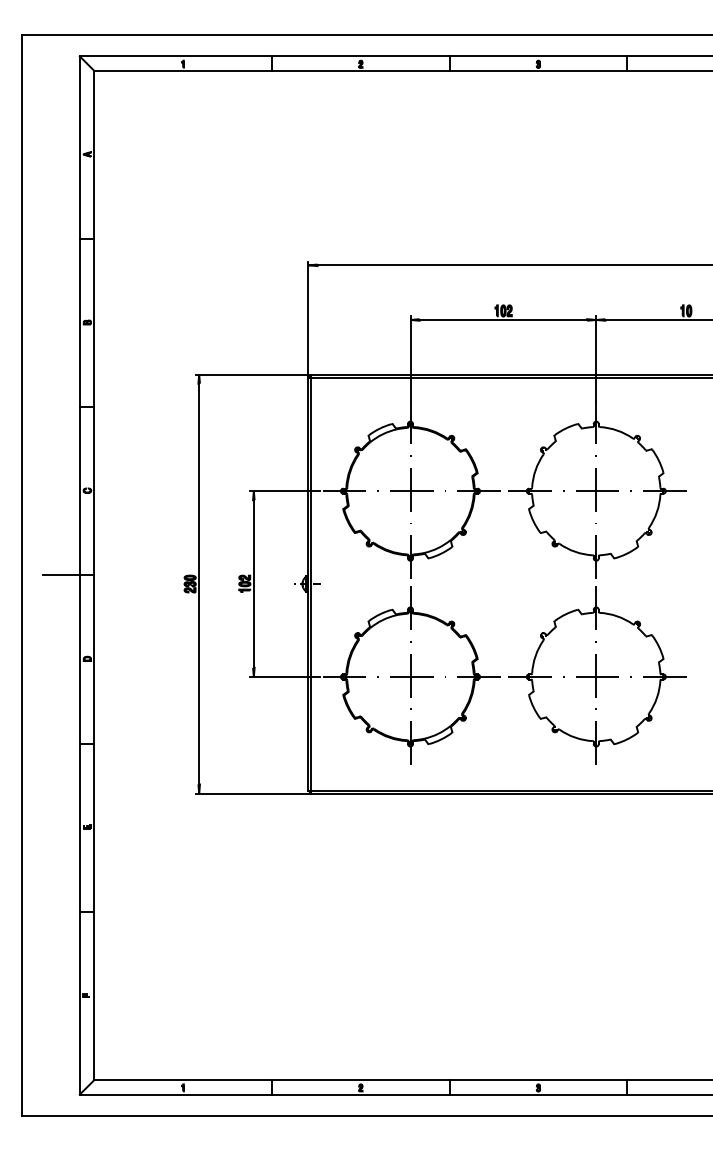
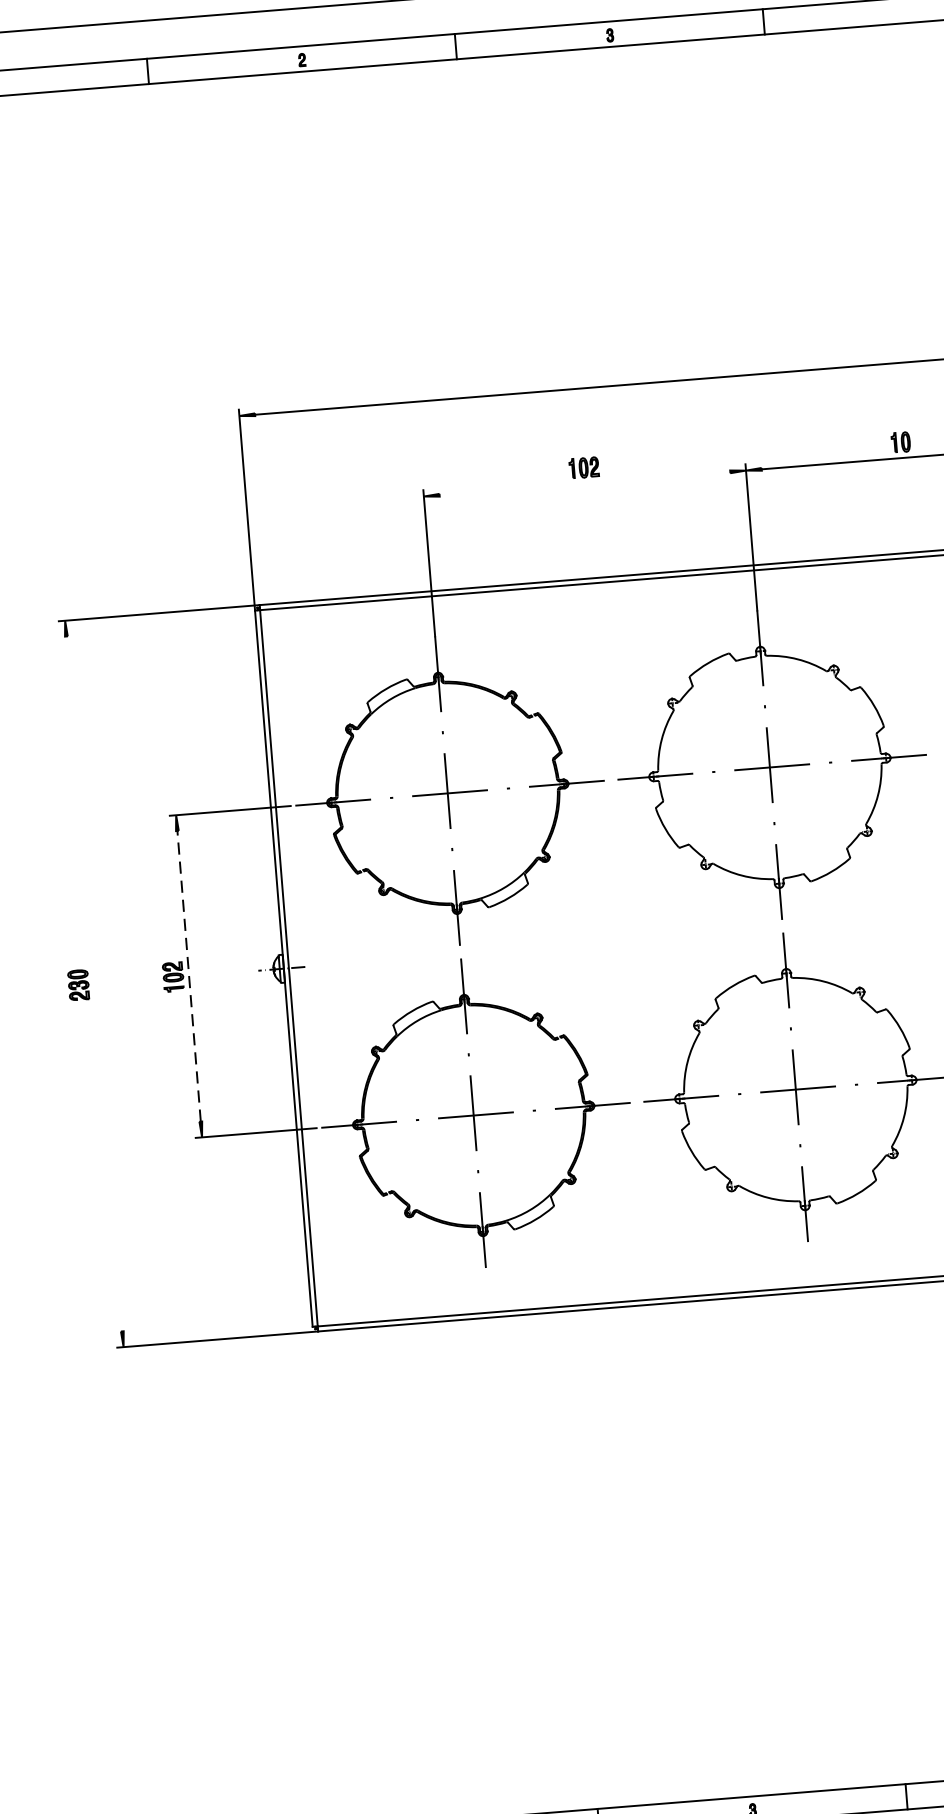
line: (503, 319) -> (585, 482), removed
line: (199, 583) -> (94, 982), removed
line: (253, 584) -> (188, 977), solid -> dashed

